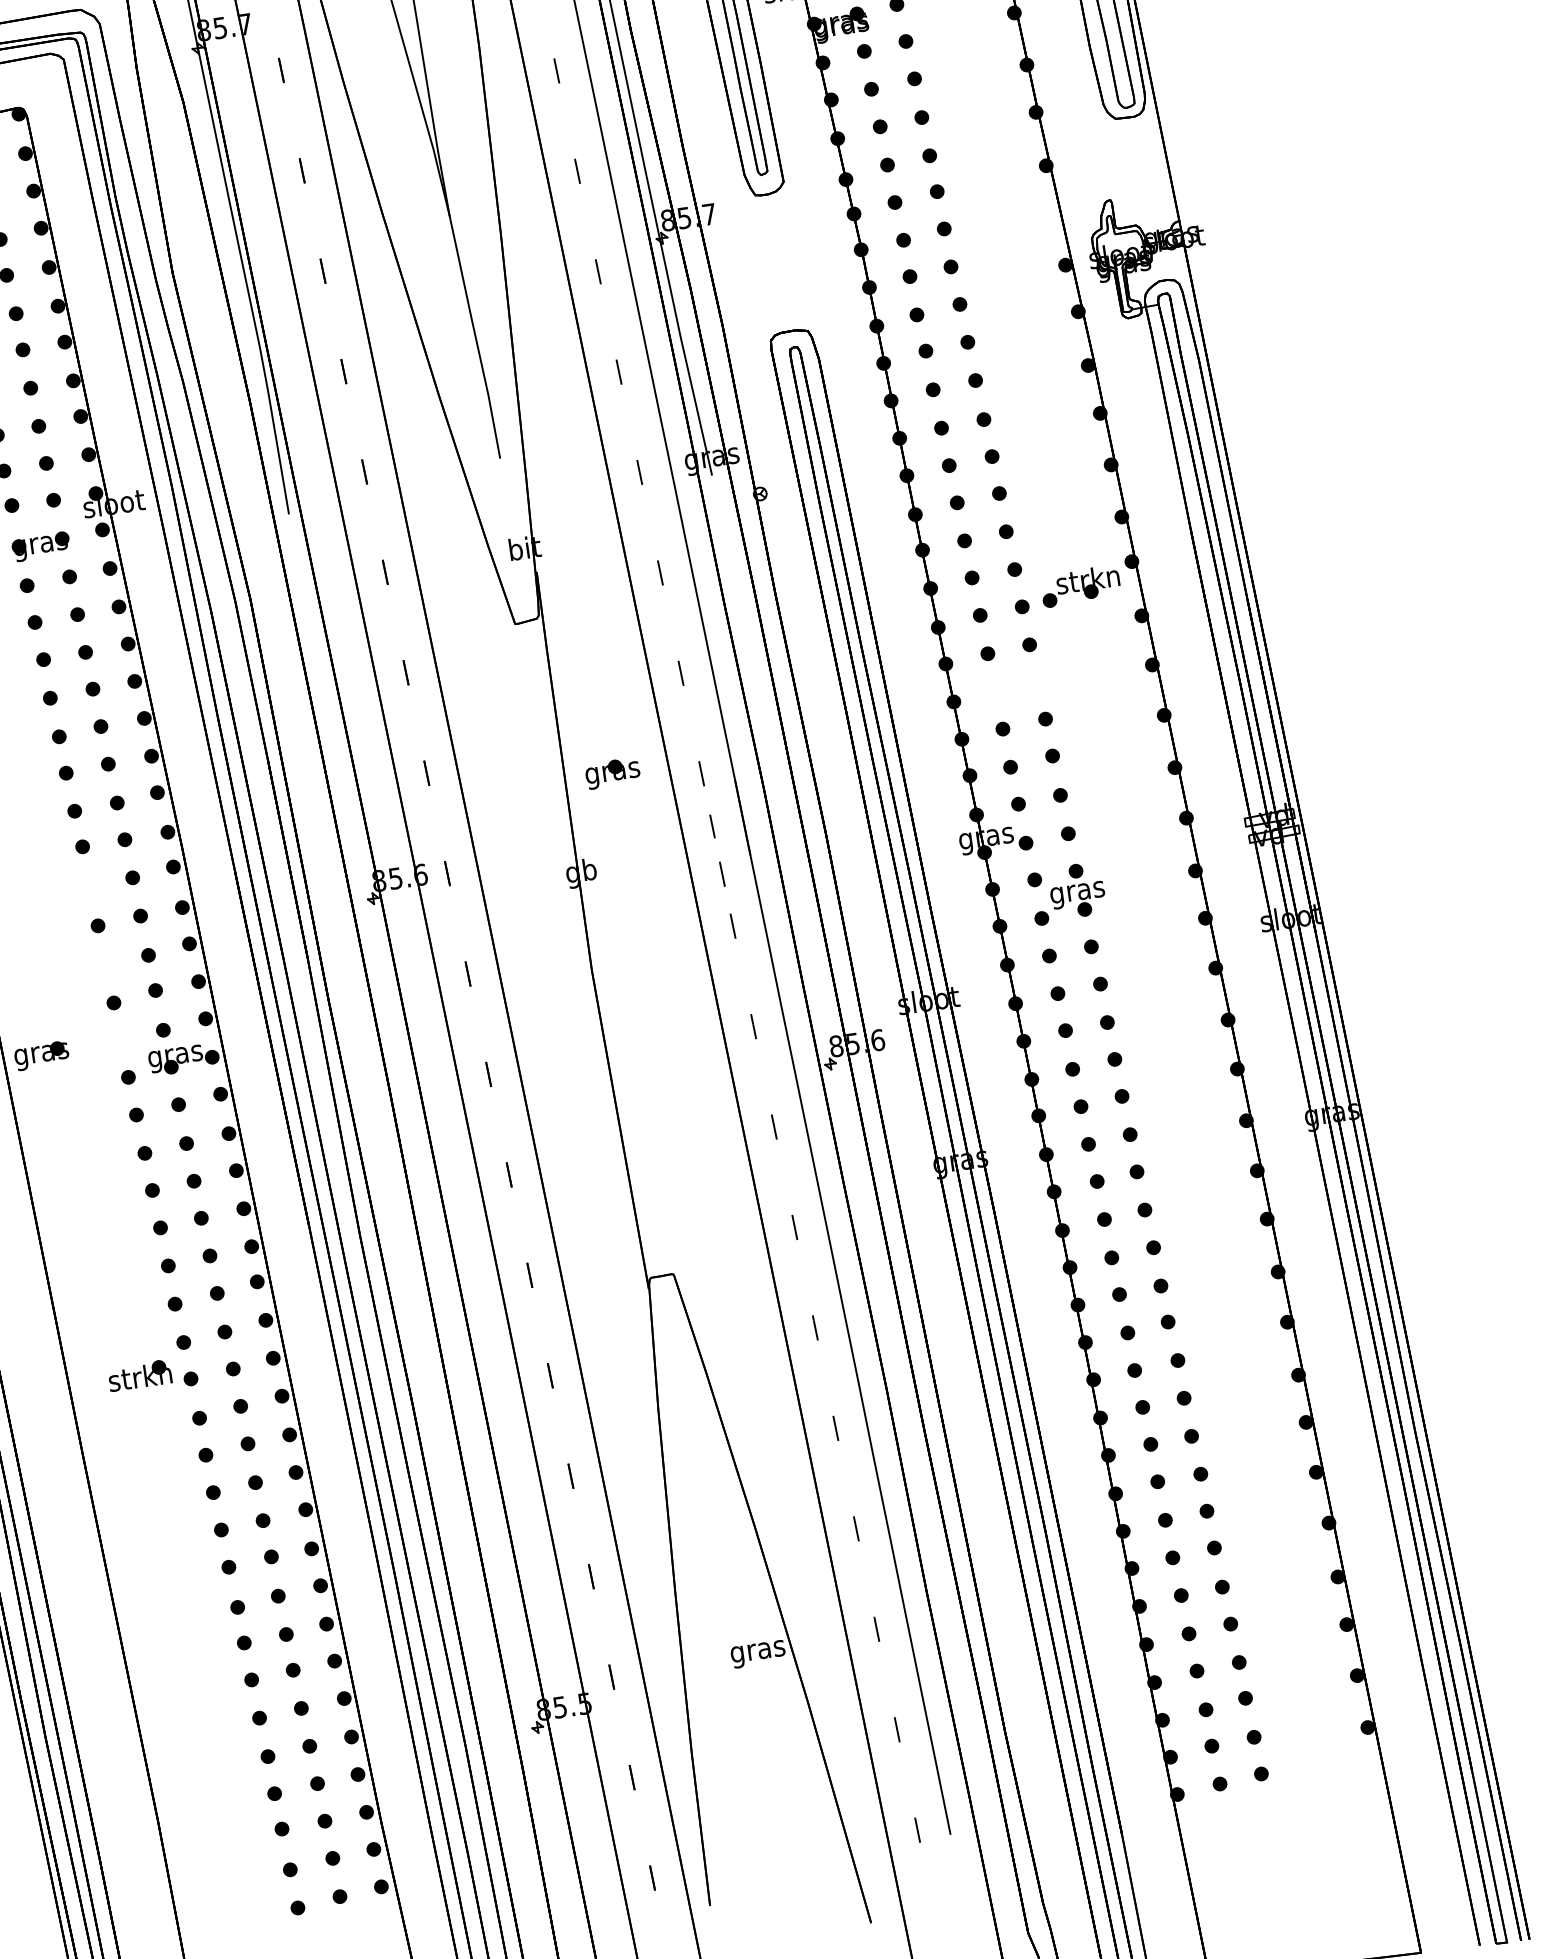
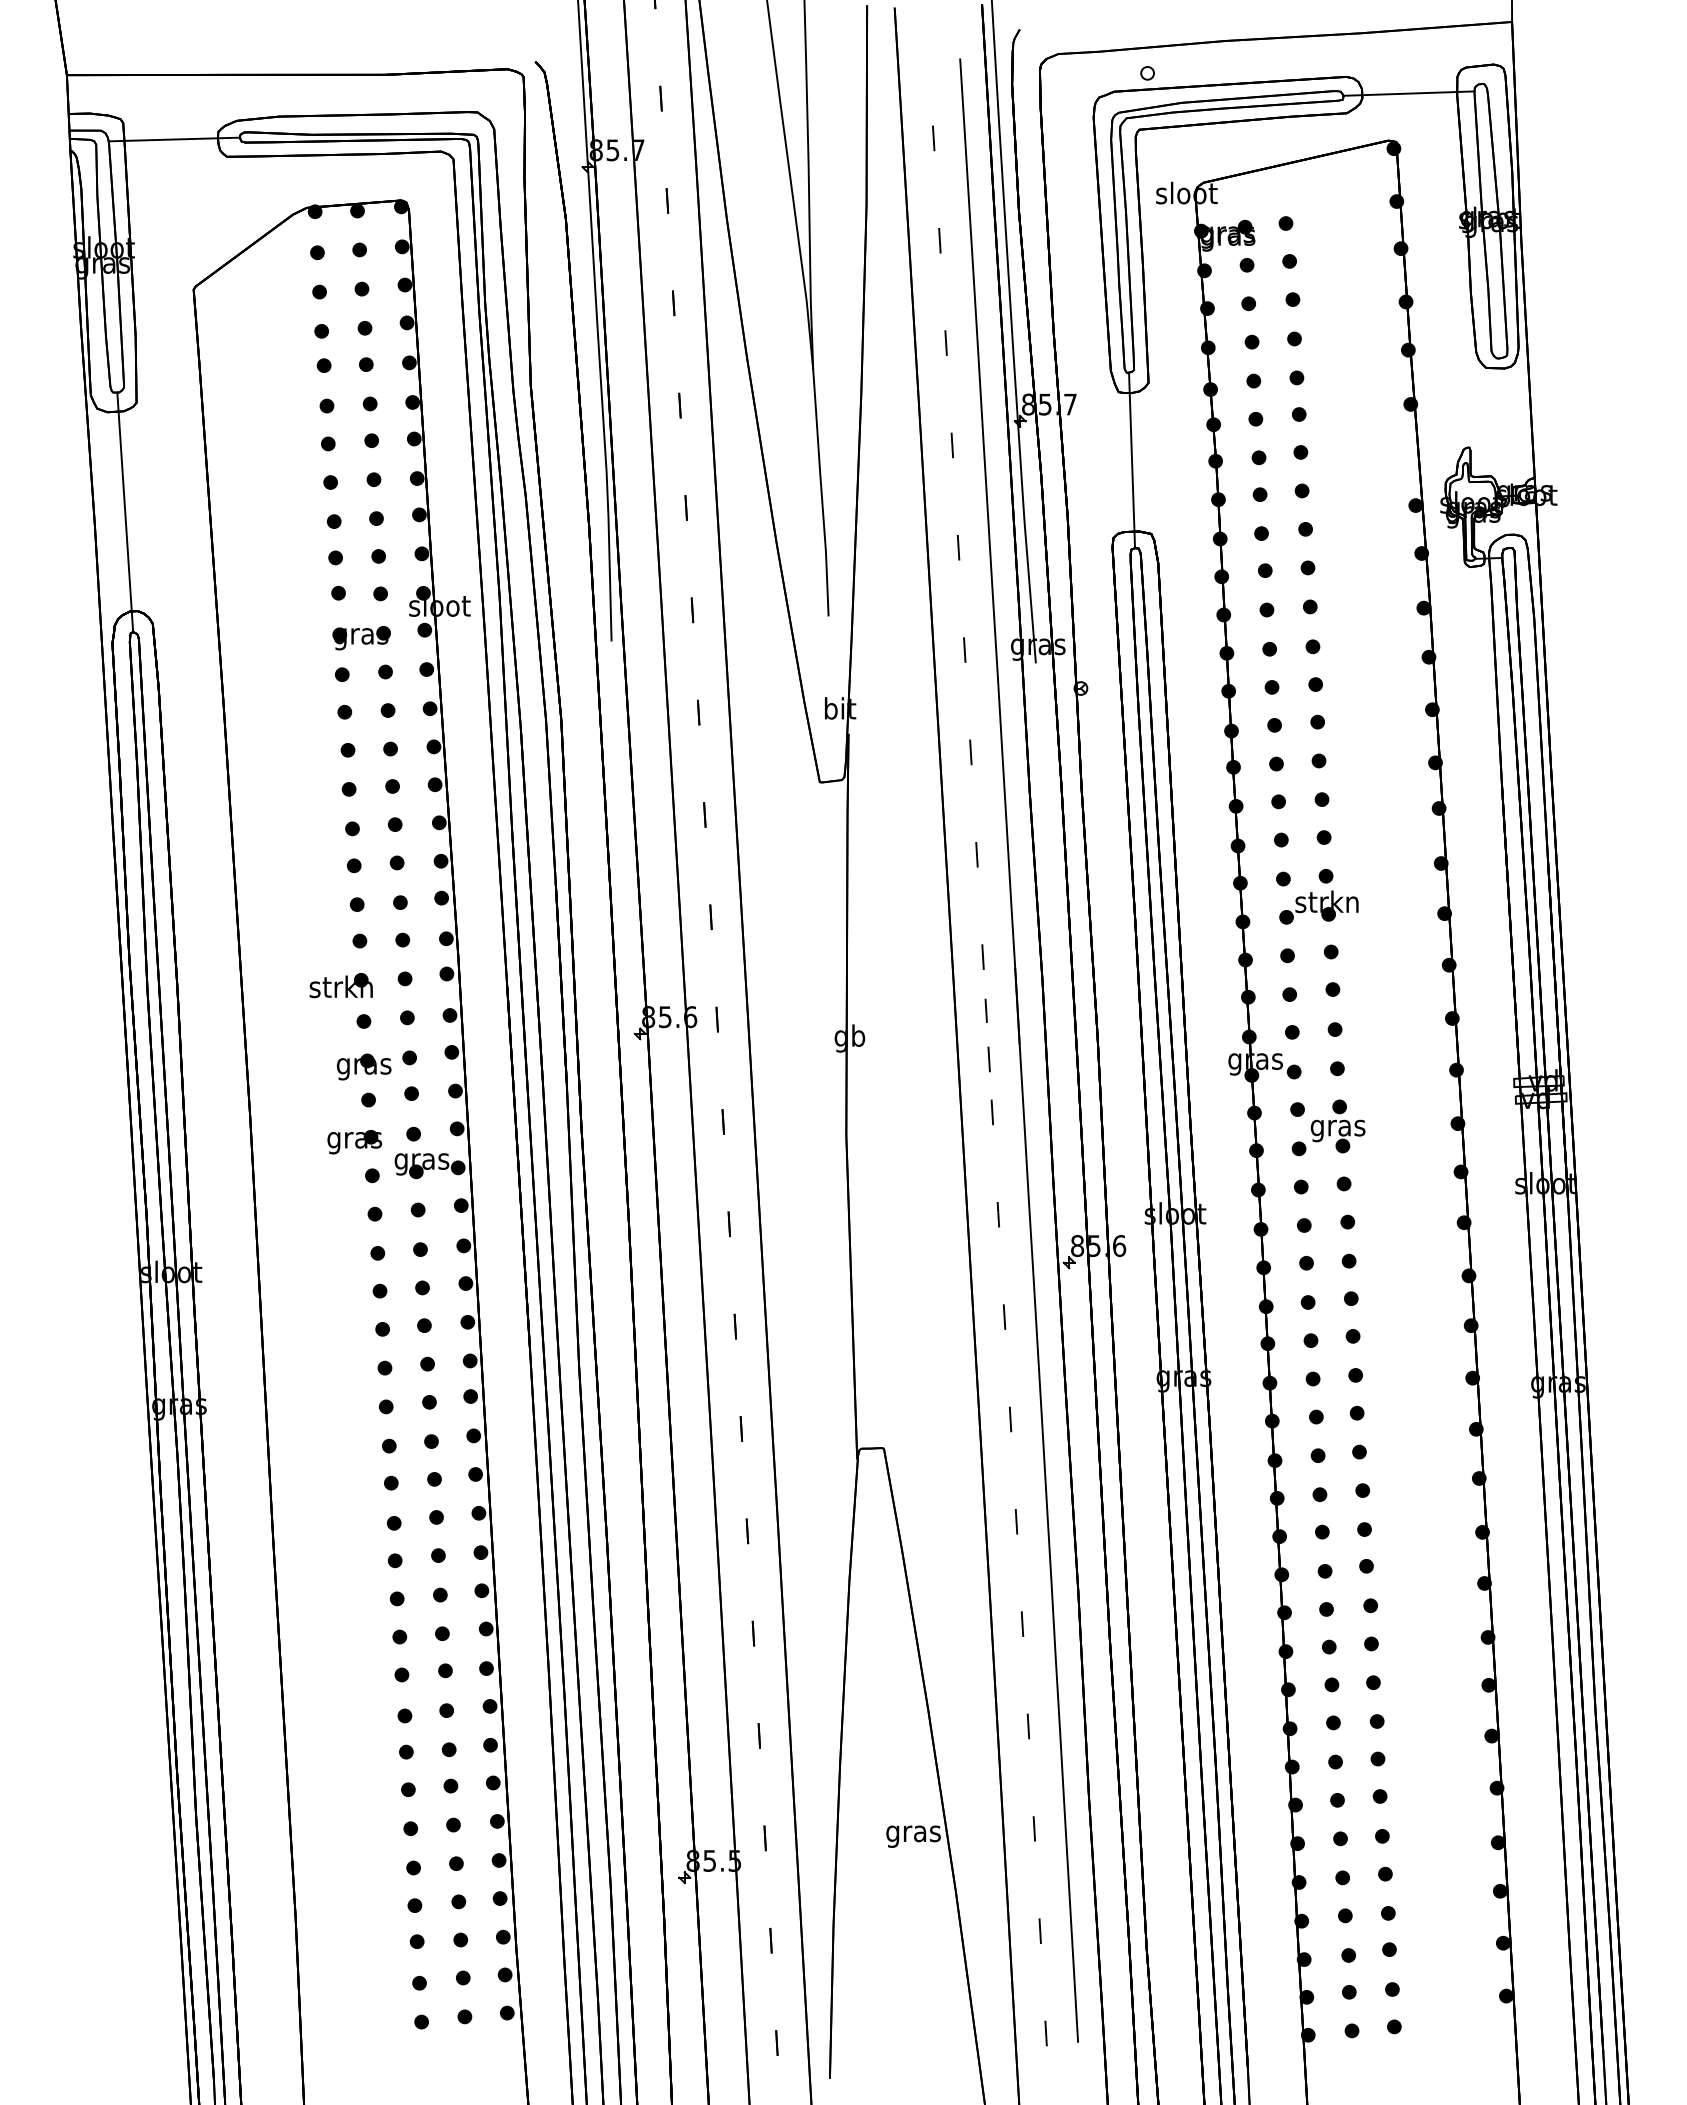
line: (778, 260) -> (1132, 460), added
part: (1080, 586) -> (1318, 907), moved
part: (612, 772) -> (363, 1066), moved
part: (41, 1056) -> (354, 1142), moved
part: (139, 1375) -> (340, 985), moved

